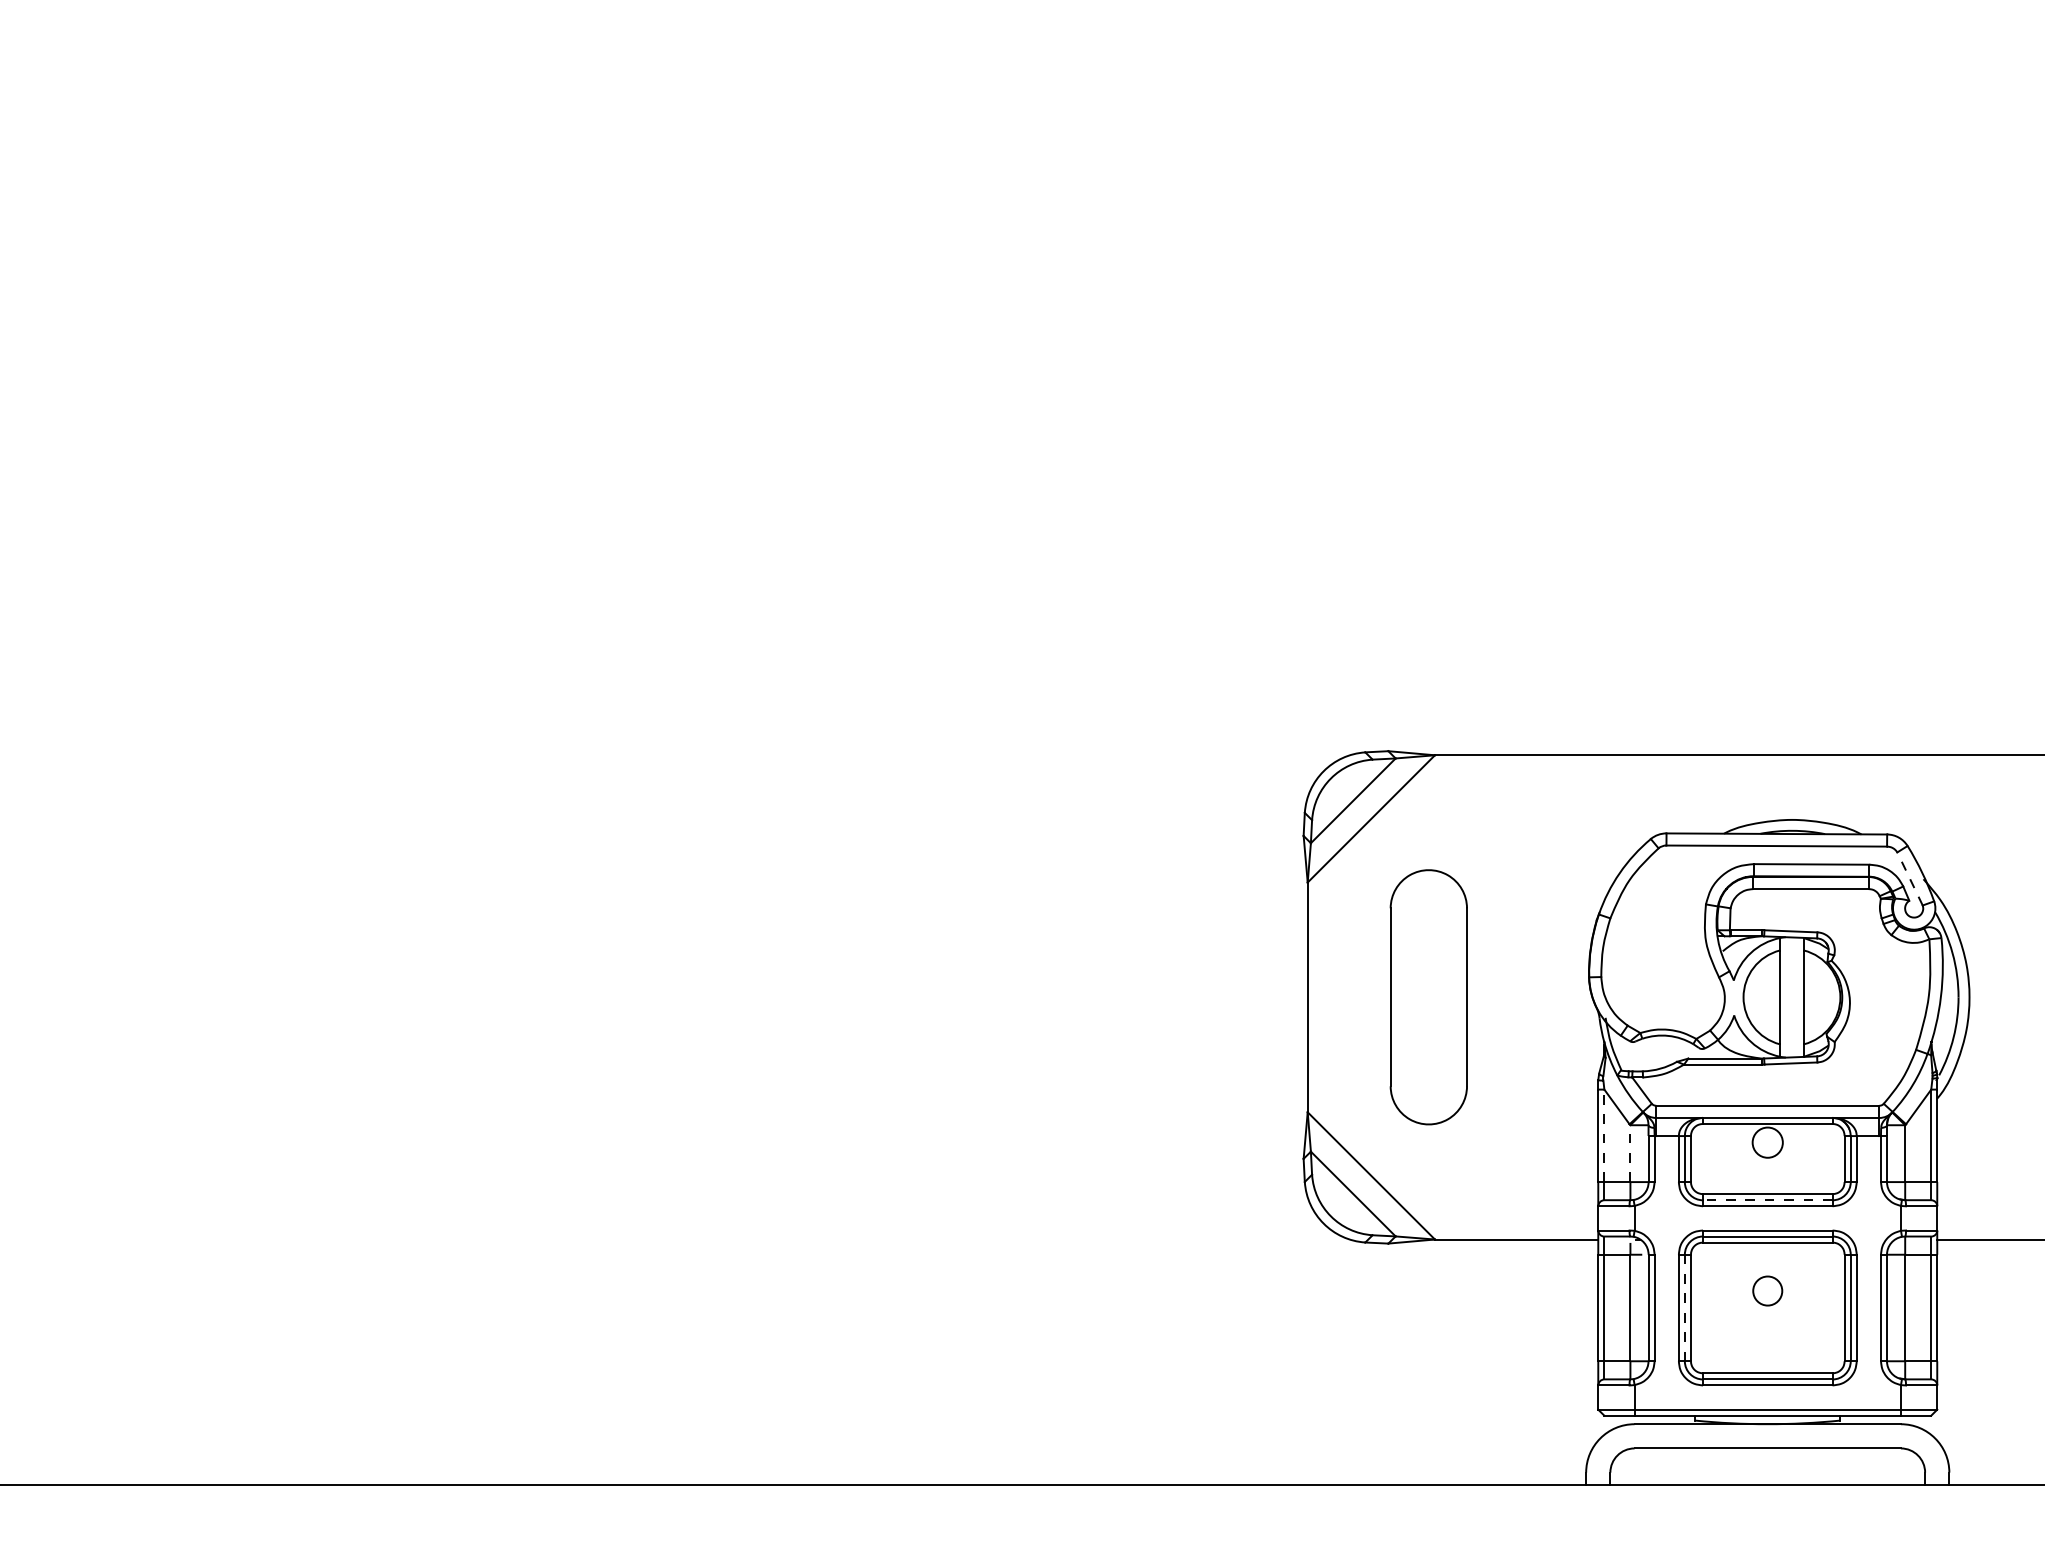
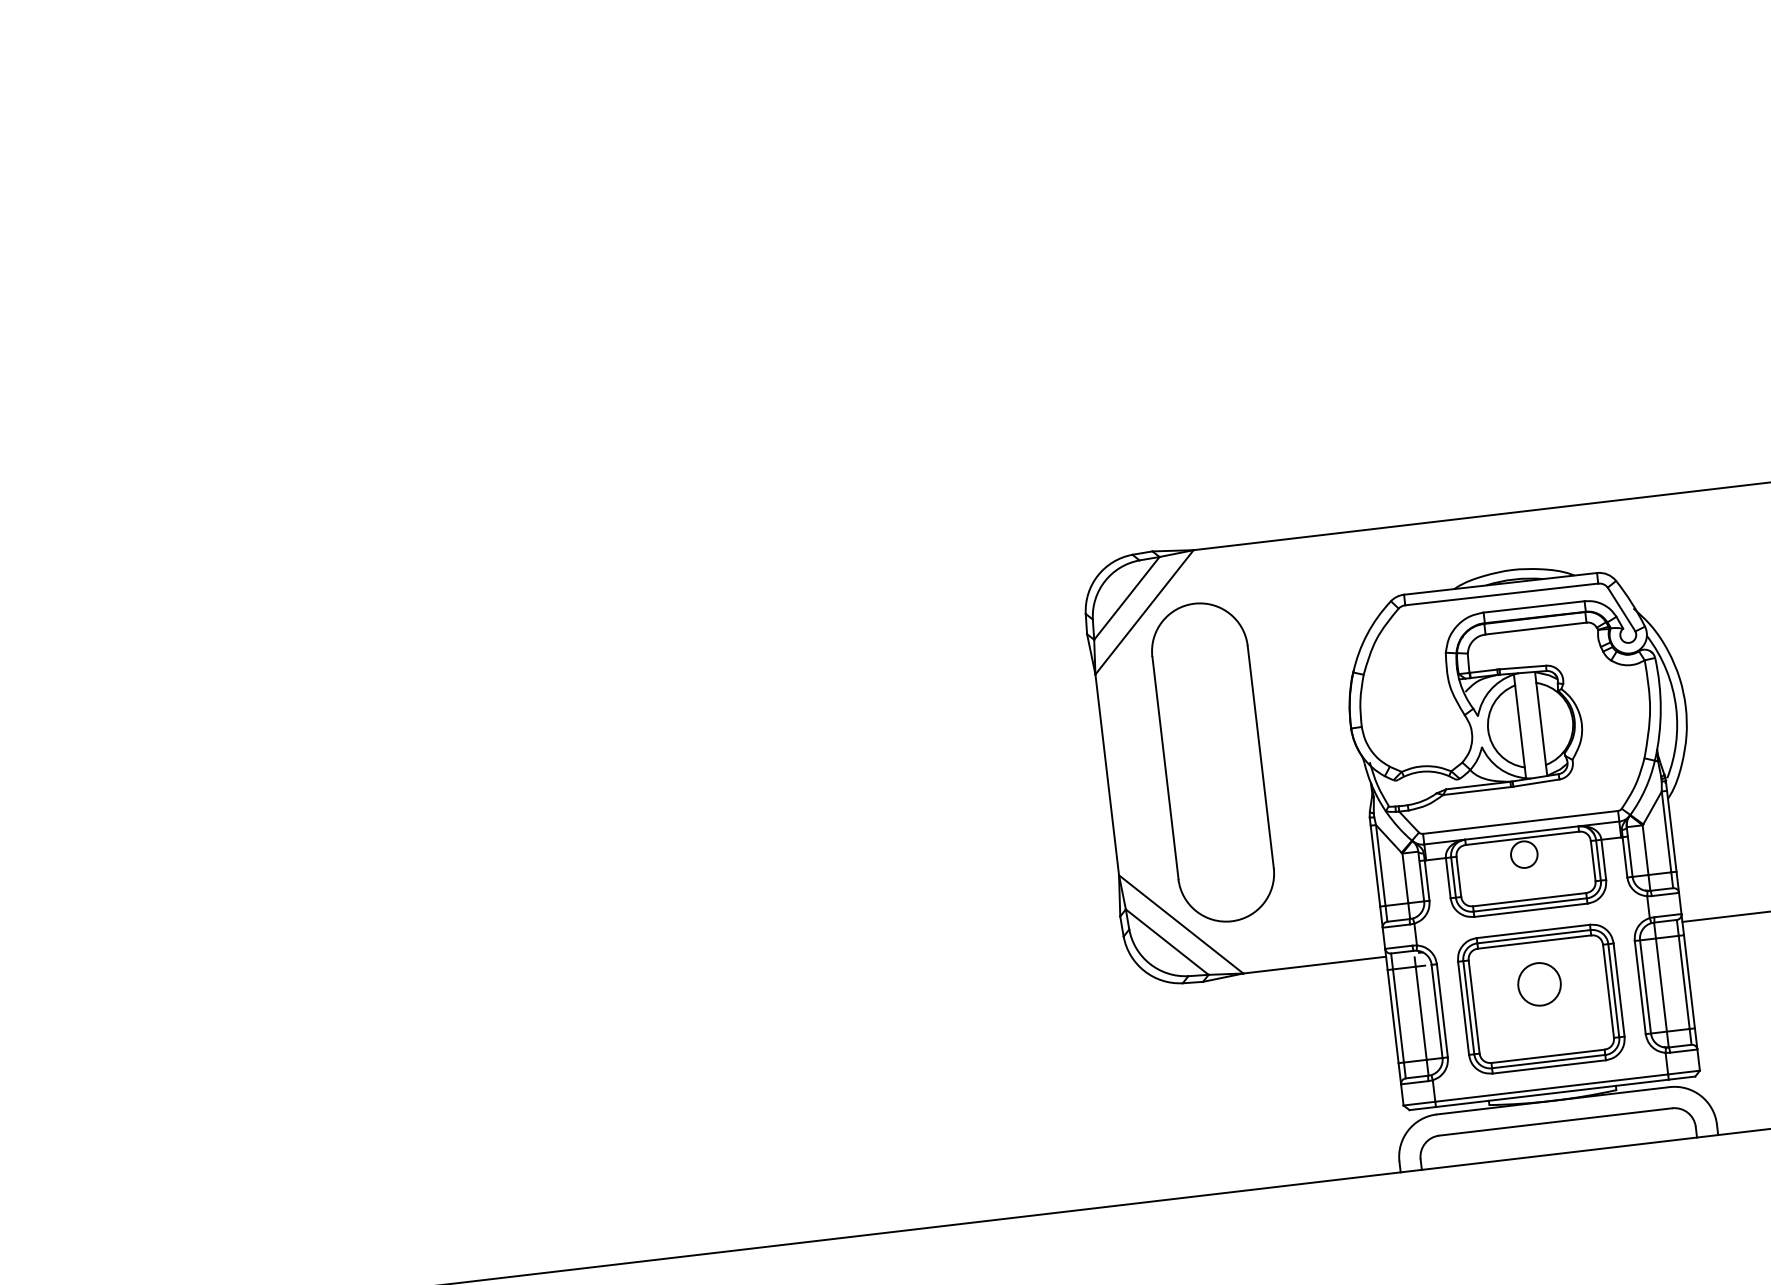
line: (1909, 878) -> (1621, 609), dashed -> solid
part: (1428, 996) -> (1212, 761), size x1.43
line: (1604, 1135) -> (1380, 865), dashed -> solid
line: (1630, 1153) -> (1405, 878), dashed -> solid
line: (1767, 1200) -> (1530, 905), dashed -> solid
circle: (1767, 1290) -> (1539, 983), size x1.67
line: (1684, 1307) -> (1468, 1007), dashed -> solid

